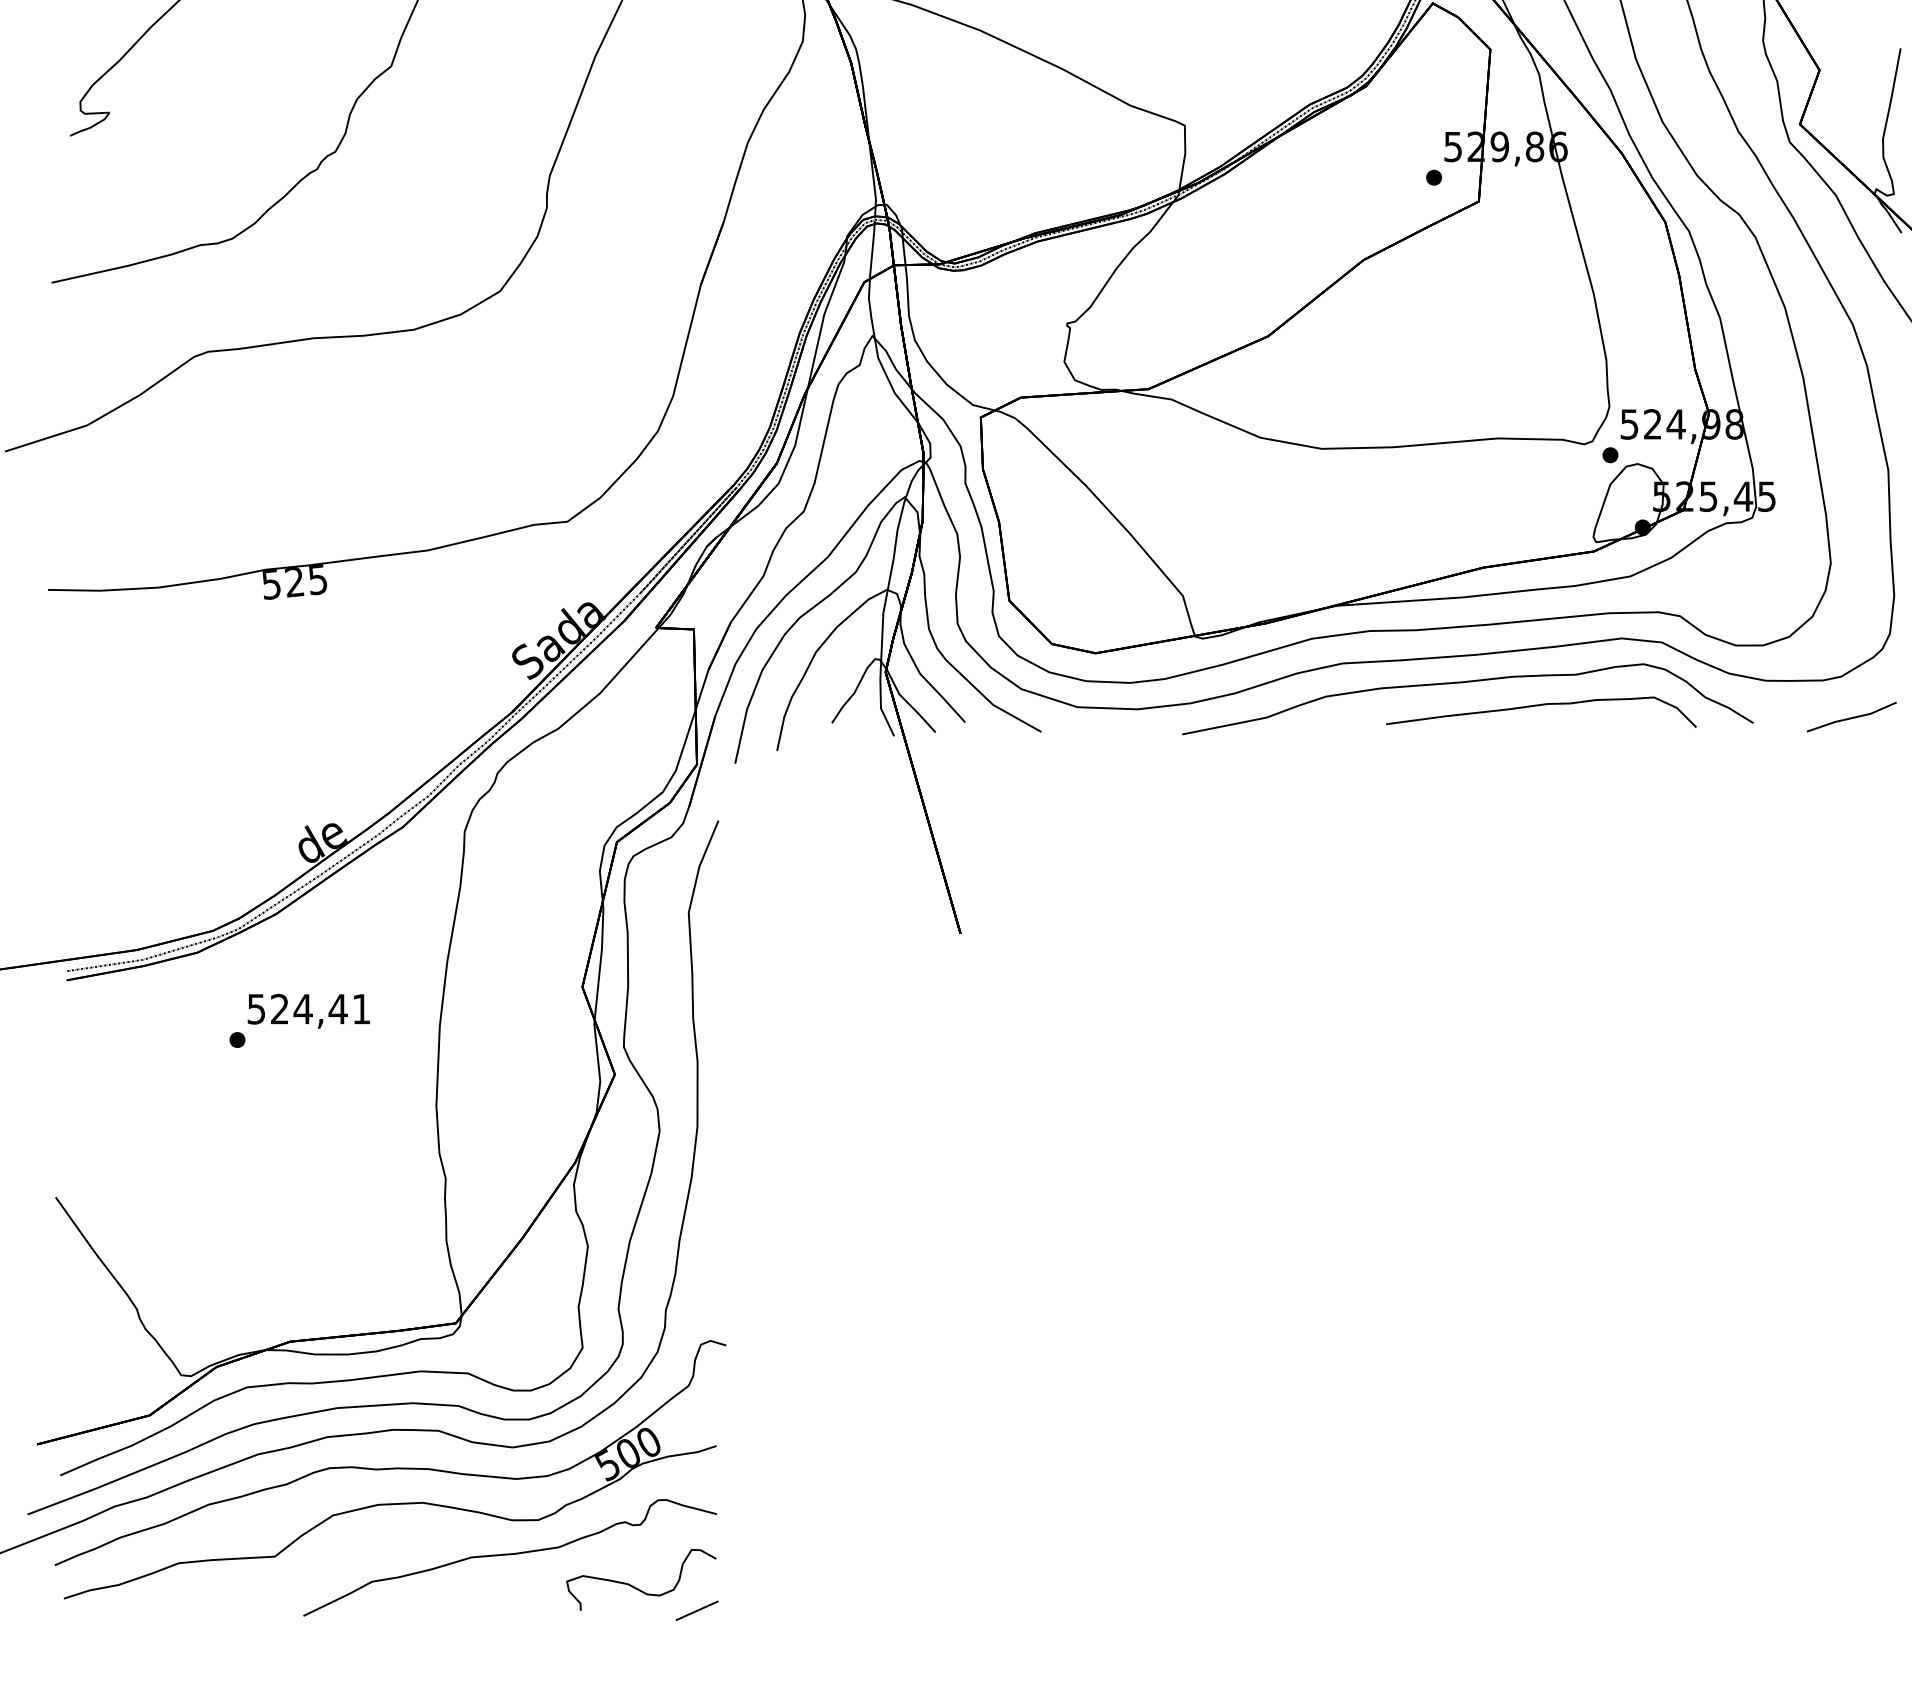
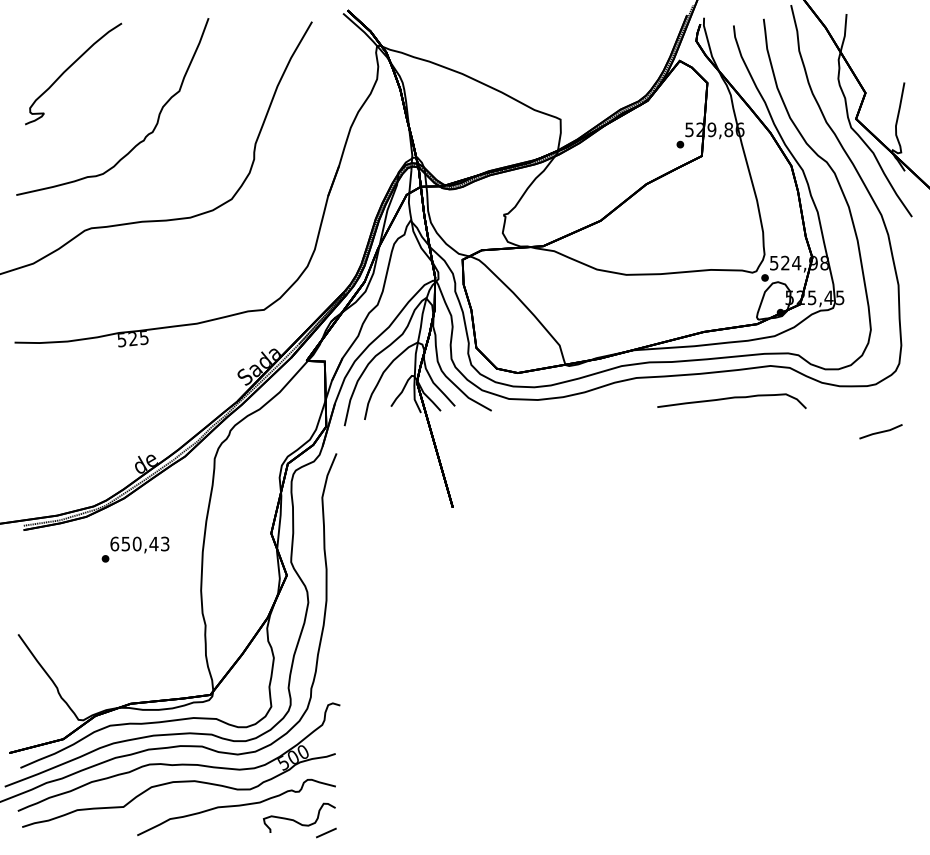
curve: (1467, 683) -> (696, 387), removed
line: (1850, 716) -> (880, 431), moved
text: (308, 1008) -> (139, 543), 524,41 -> 650,43

